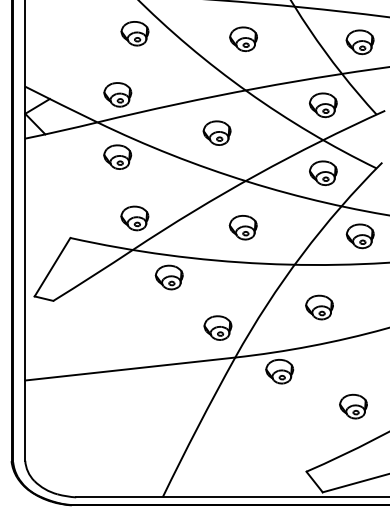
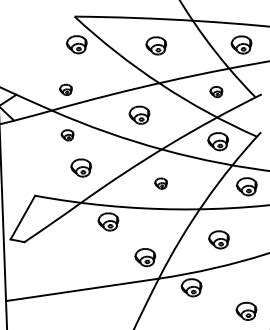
part: (117, 94) -> (65, 89), size x0.6
part: (323, 105) -> (216, 92), size x0.6
part: (117, 156) -> (67, 134), size x0.6
part: (134, 218) -> (81, 168), moved
part: (242, 227) -> (160, 183), size x0.6

